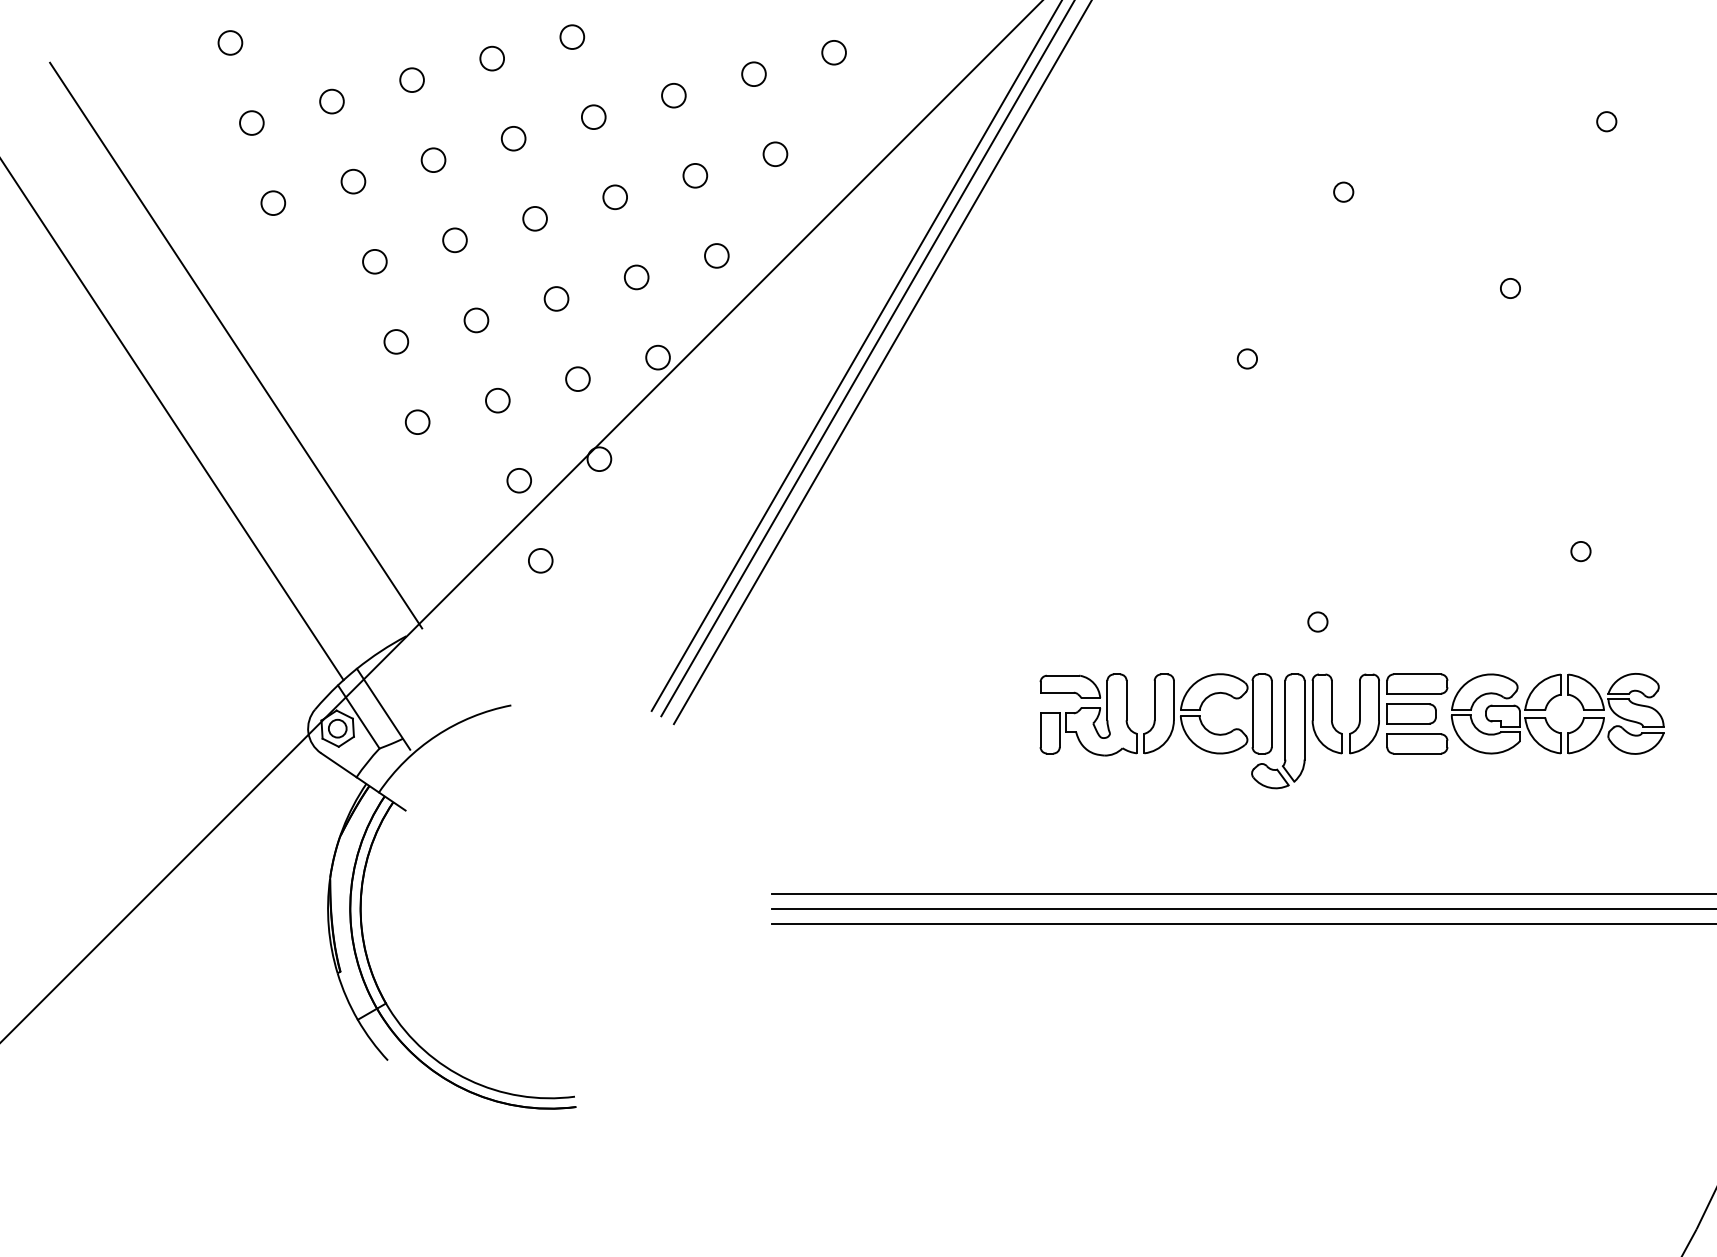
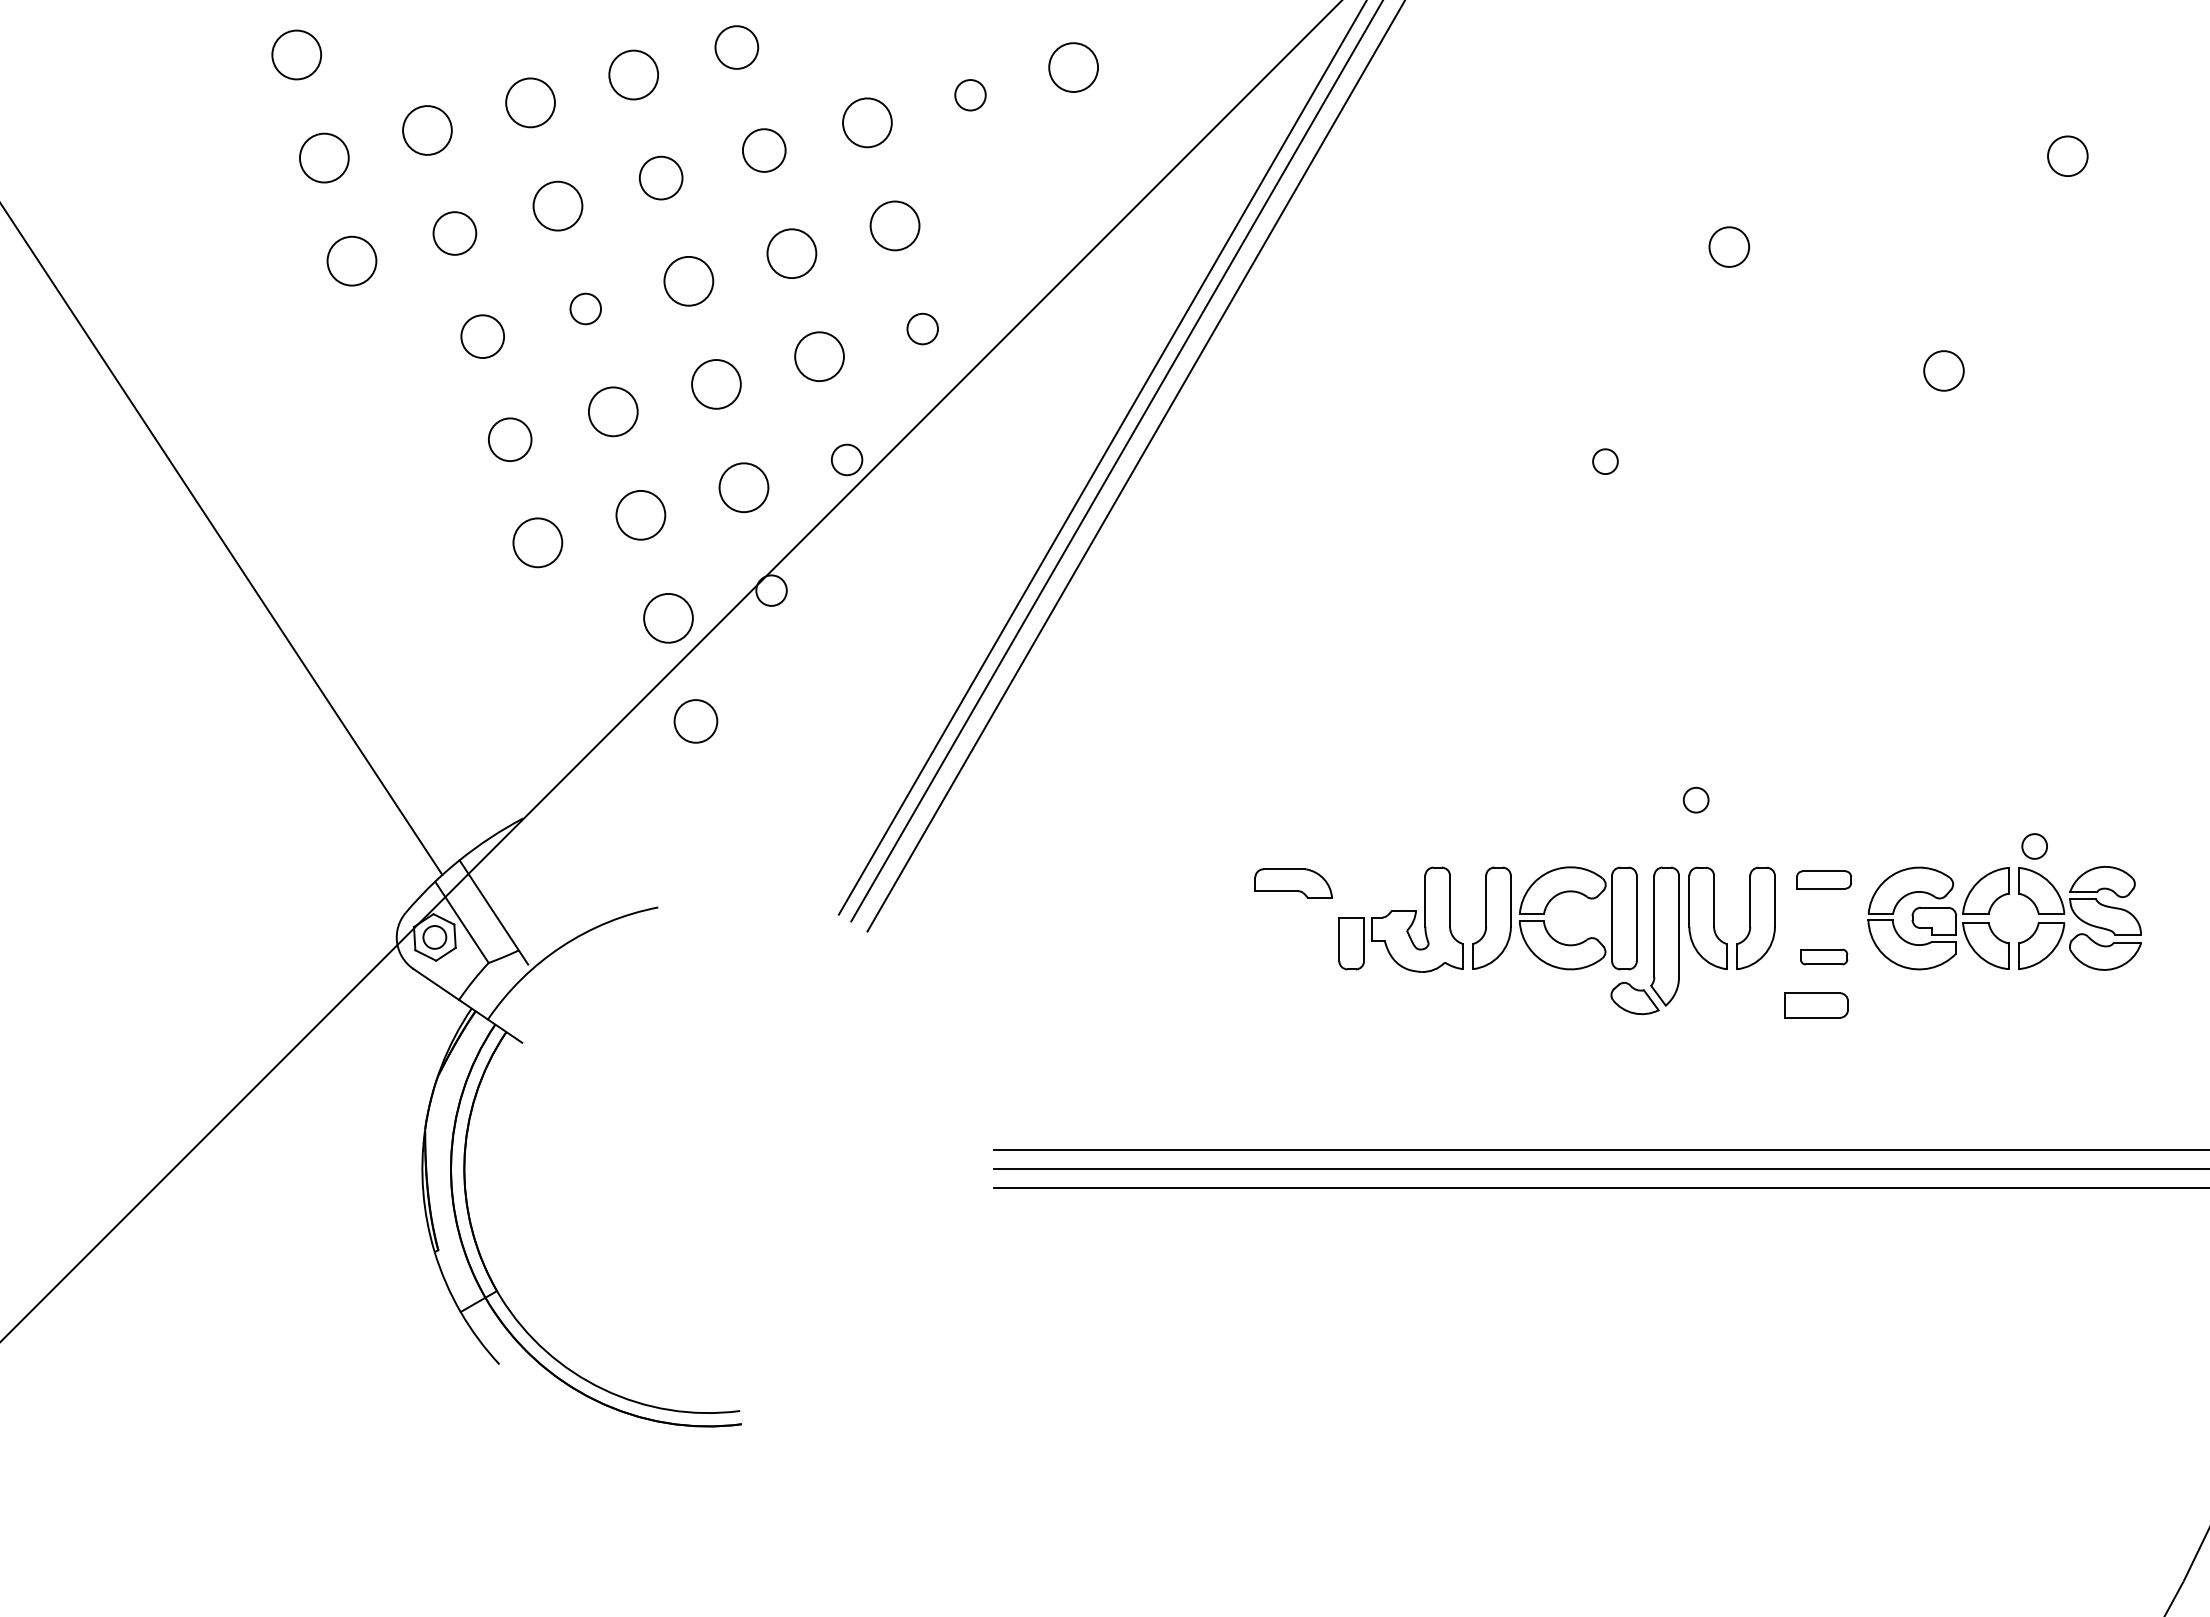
circle: (572, 37) -> (736, 47), size x1.4
circle: (230, 42) -> (296, 54), size x1.6
circle: (834, 52) -> (1073, 67), size x1.6
circle: (492, 58) -> (633, 75), size x1.6
circle: (412, 79) -> (530, 102), size x1.6
circle: (673, 95) -> (867, 122), size x1.6
circle: (332, 101) -> (427, 130), size x1.6
circle: (593, 117) -> (764, 150), size x1.4
circle: (1606, 121) -> (2067, 156), size x1.6
circle: (251, 122) -> (324, 157), size x1.6
circle: (513, 138) -> (661, 178), size x1.4
circle: (775, 154) -> (998, 198), removed
circle: (433, 159) -> (558, 205), size x1.6
circle: (694, 175) -> (894, 225), size x1.6
circle: (353, 181) -> (455, 233), size x1.4
circle: (1343, 191) -> (1729, 246), size x1.6
circle: (614, 197) -> (791, 253), size x1.6
circle: (272, 202) -> (351, 260), size x1.6
circle: (534, 218) -> (688, 281), size x1.6
circle: (374, 261) -> (482, 336), size x1.4
circle: (636, 277) -> (819, 356), size x1.6
circle: (1510, 288) -> (1943, 370), size x1.6
circle: (556, 299) -> (716, 384), size x1.6
circle: (476, 320) -> (613, 412), size x1.6
circle: (396, 341) -> (510, 439), size x1.4
line: (235, 345) -> (303, 444), removed
circle: (577, 379) -> (743, 487), size x1.6
circle: (497, 400) -> (640, 515), size x1.6
circle: (417, 422) -> (537, 543), size x1.6
circle: (519, 480) -> (668, 618), size x1.6
circle: (1580, 551) -> (2034, 846), moved
circle: (541, 560) -> (696, 721), size x1.4
part: (1416, 683) -> (1823, 879), size x0.7
part: (1070, 686) -> (1293, 883), moved
part: (1411, 713) -> (1816, 1005), moved
part: (1416, 743) -> (1823, 956), size x0.6

